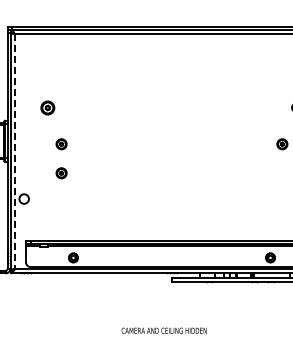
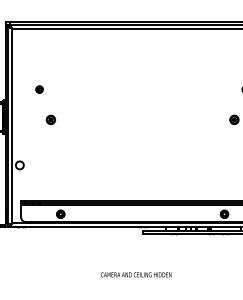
part: (47, 107) -> (39, 89), size x0.62
line: (15, 152) -> (12, 126), dashed -> solid
part: (61, 173) -> (50, 144), removed

